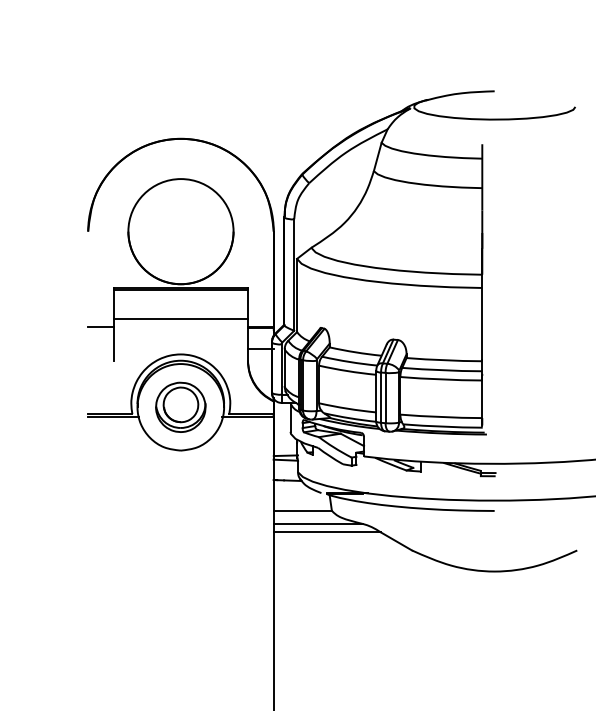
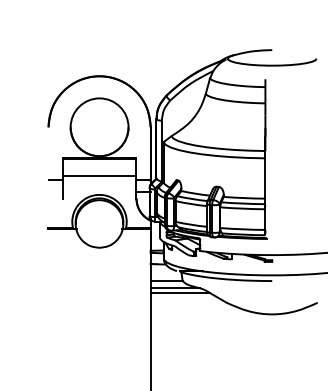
part: (180, 406) -> (99, 223), removed

